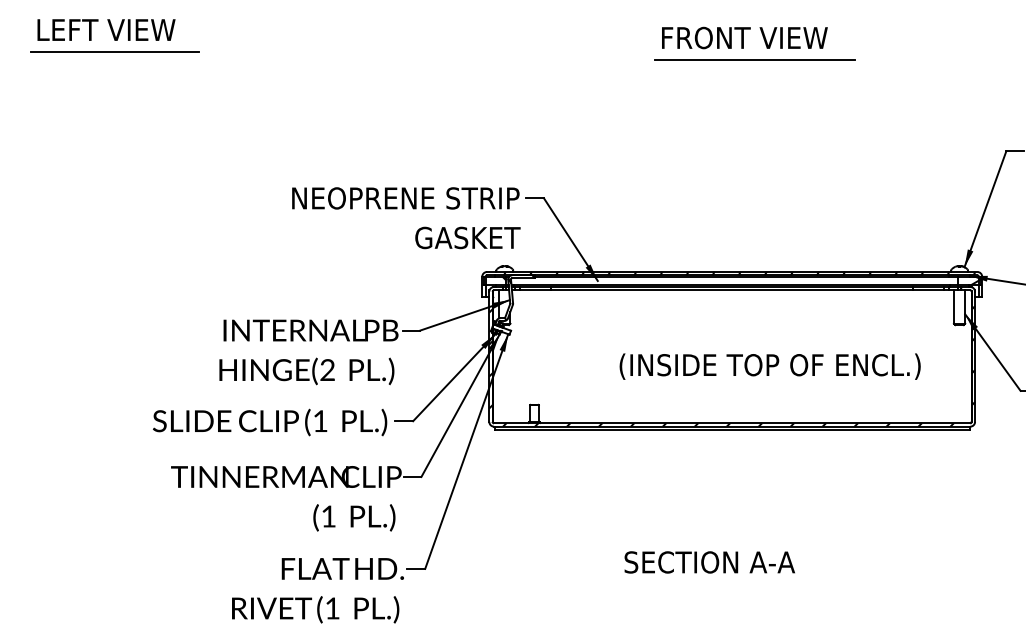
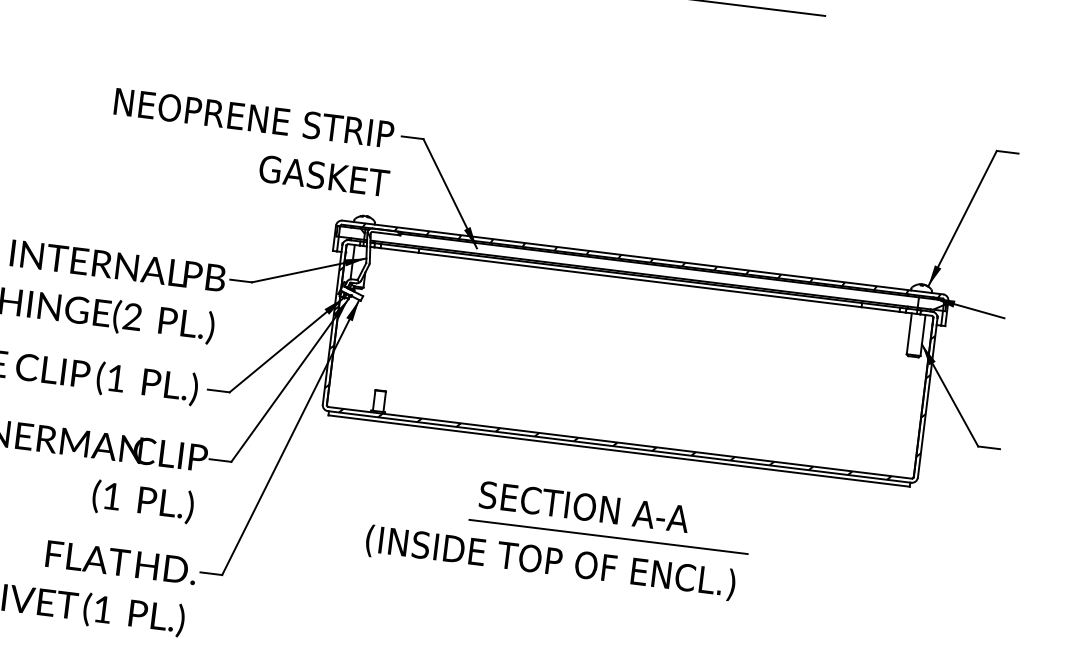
text: (769, 366) -> (549, 562), moved
line: (731, 500) -> (607, 537), added
text: (709, 562) -> (584, 507), moved

